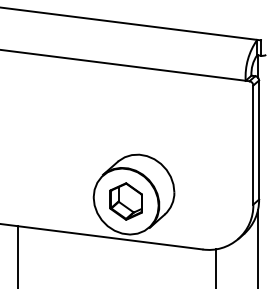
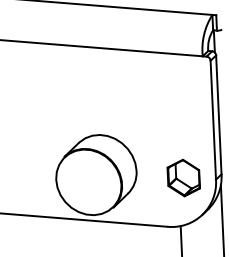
part: (125, 201) -> (183, 178), moved

